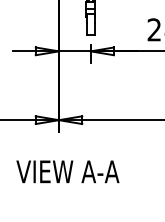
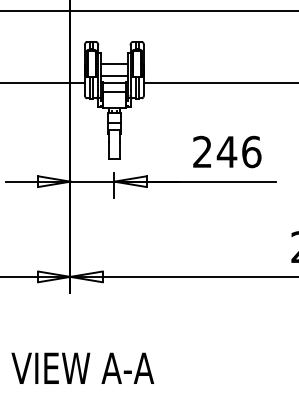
text: (67, 171) -> (82, 367), moved

